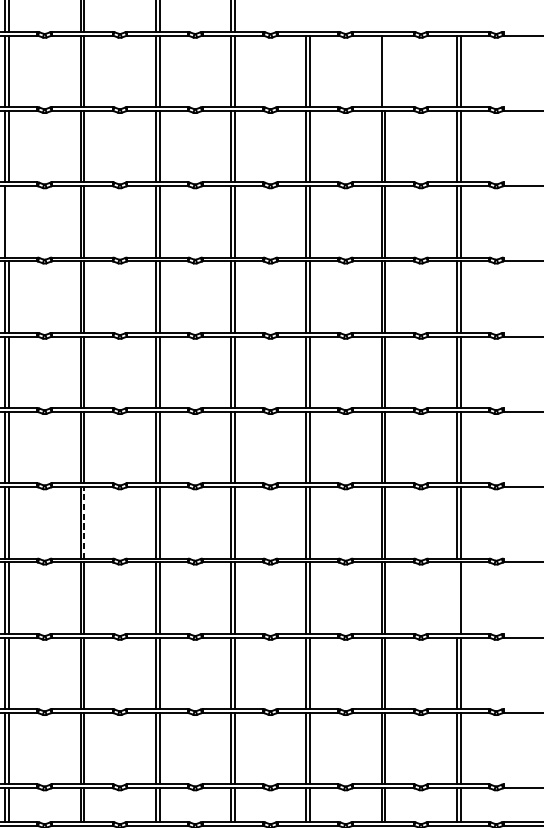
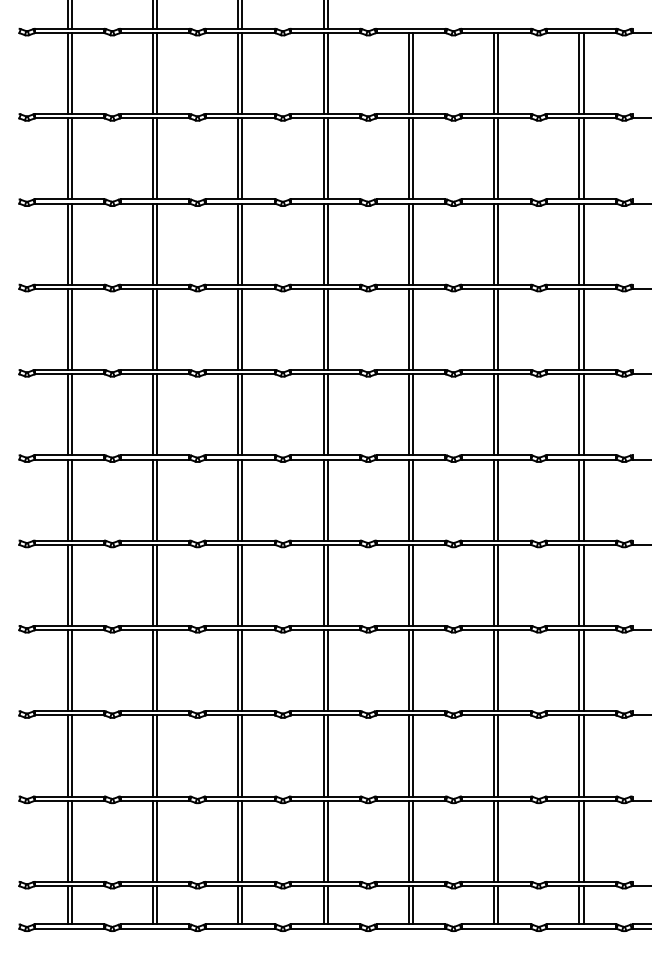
line: (385, 71) -> (498, 73), added
line: (8, 221) -> (71, 243), added
line: (84, 523) -> (157, 585), dashed -> solid
line: (456, 598) -> (579, 670), added

